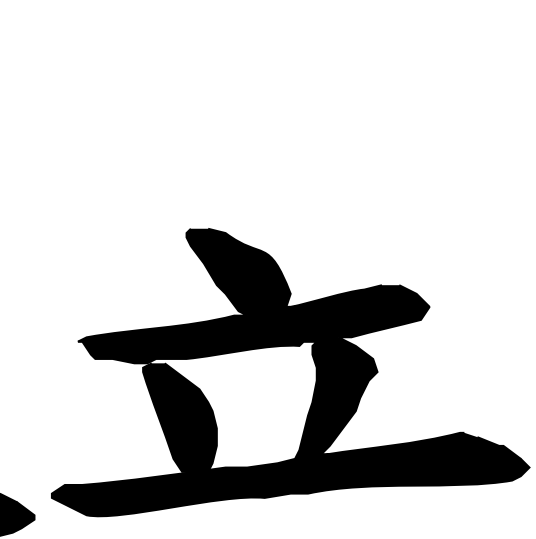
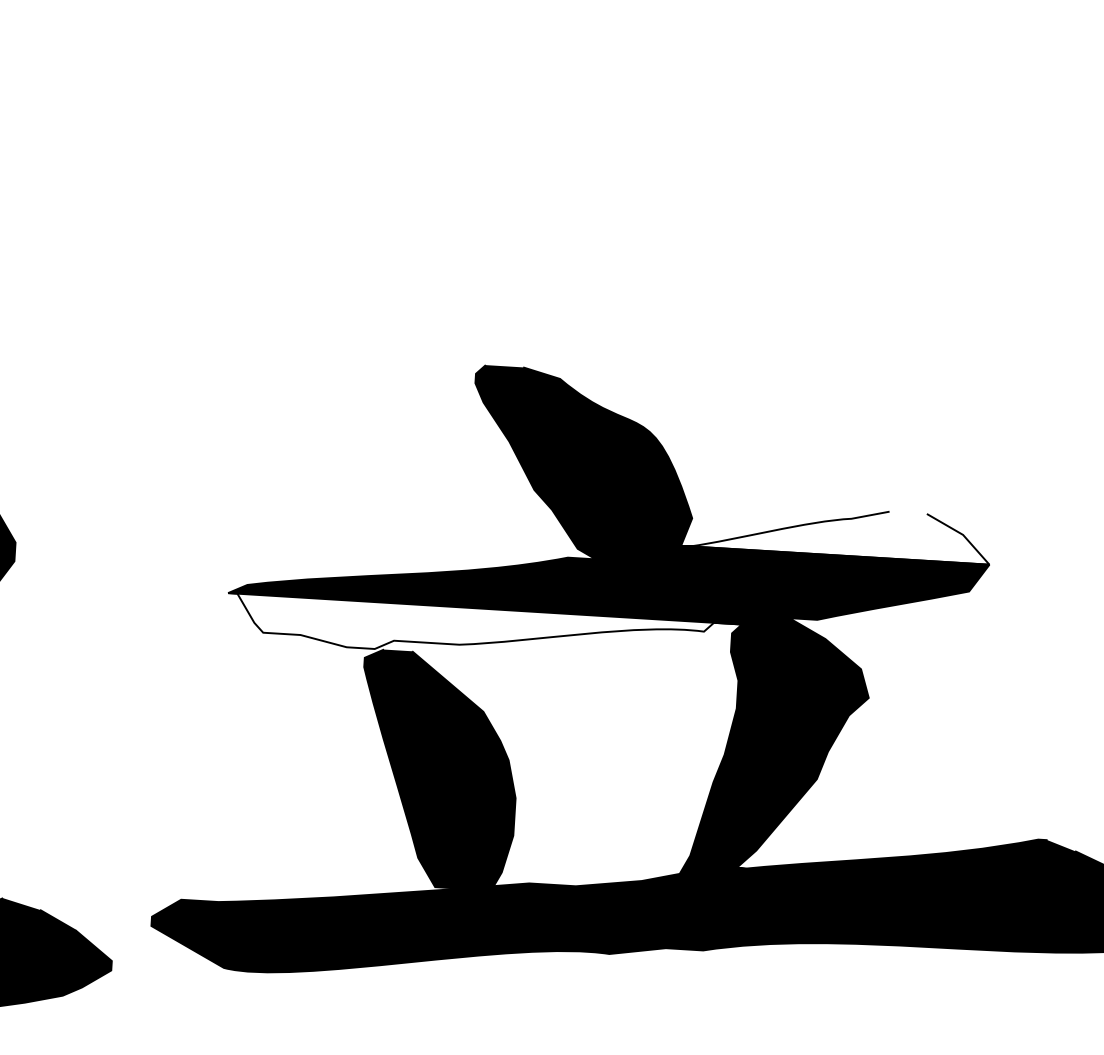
fill: (357, 295) -> (835, 530), removed
fill: (196, 352) -> (481, 632), removed

